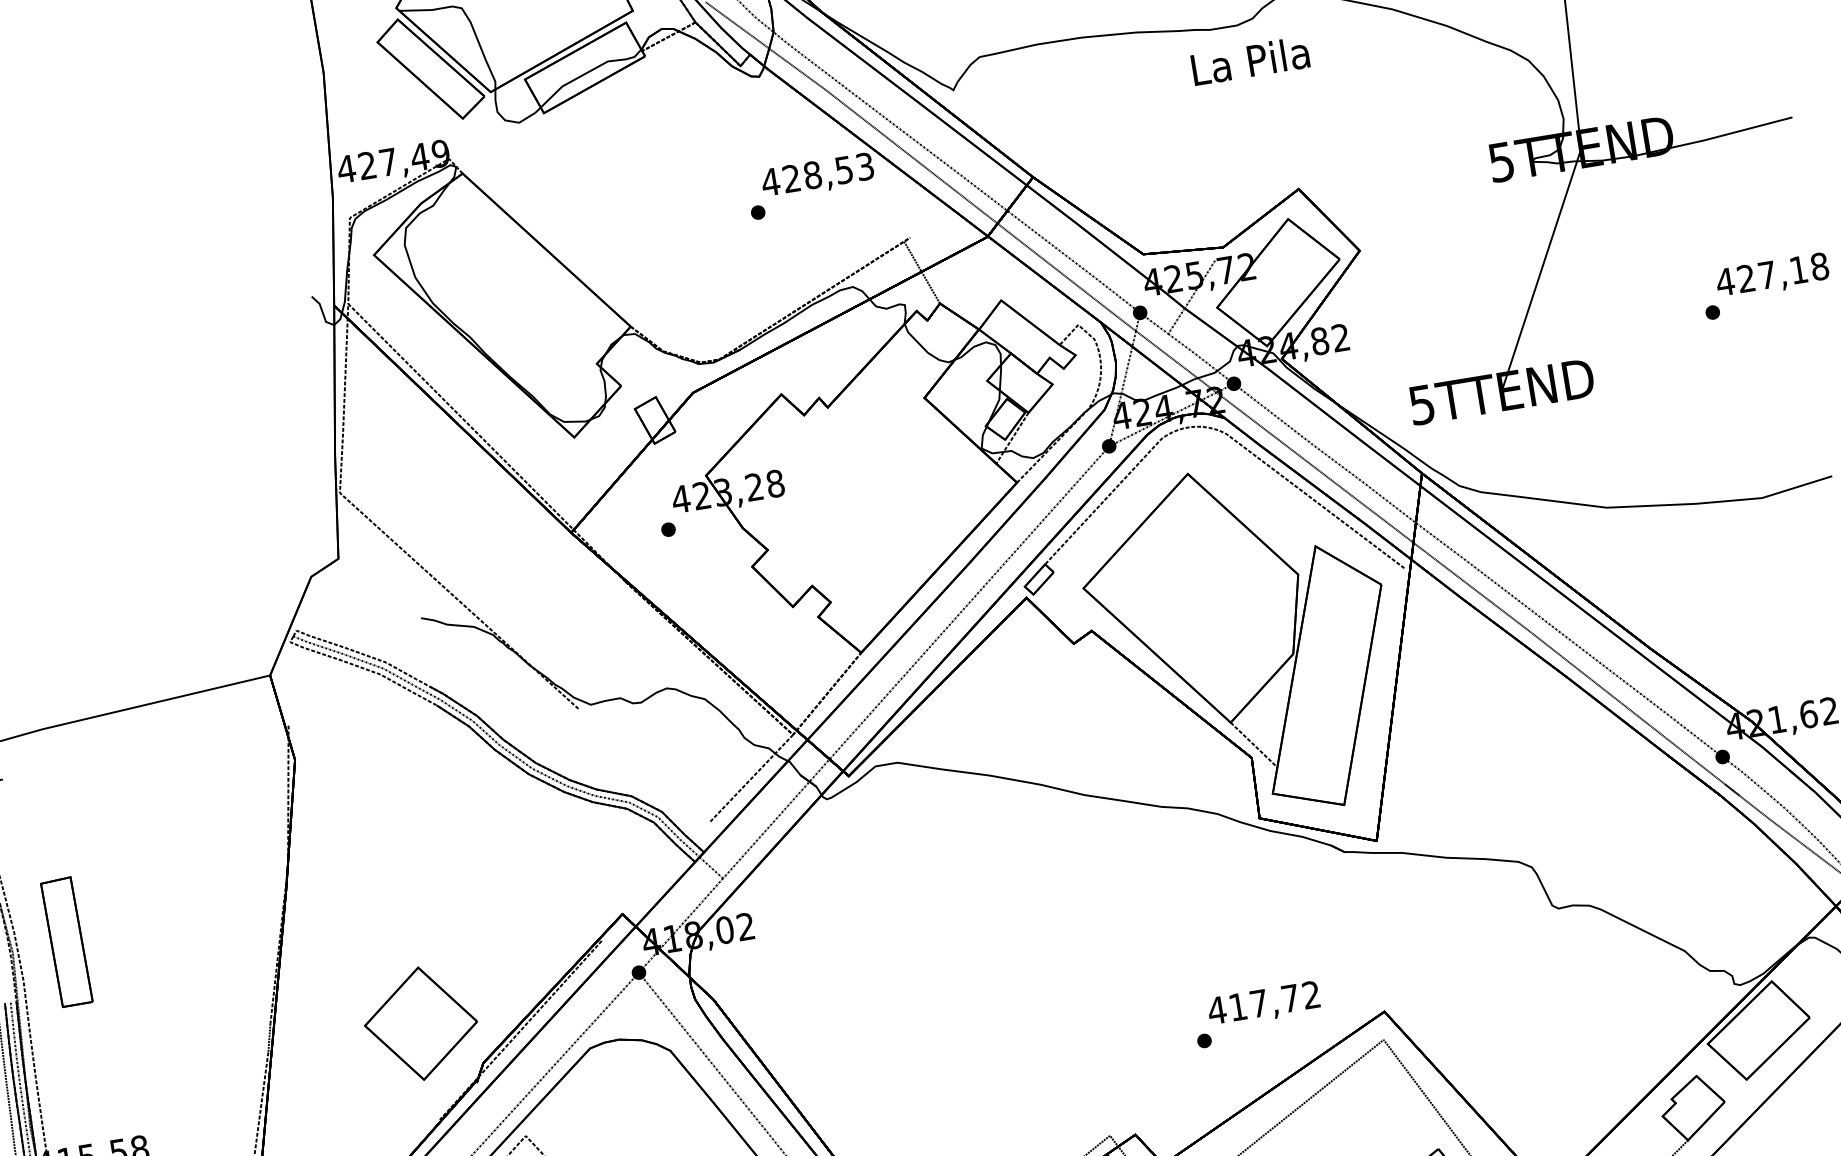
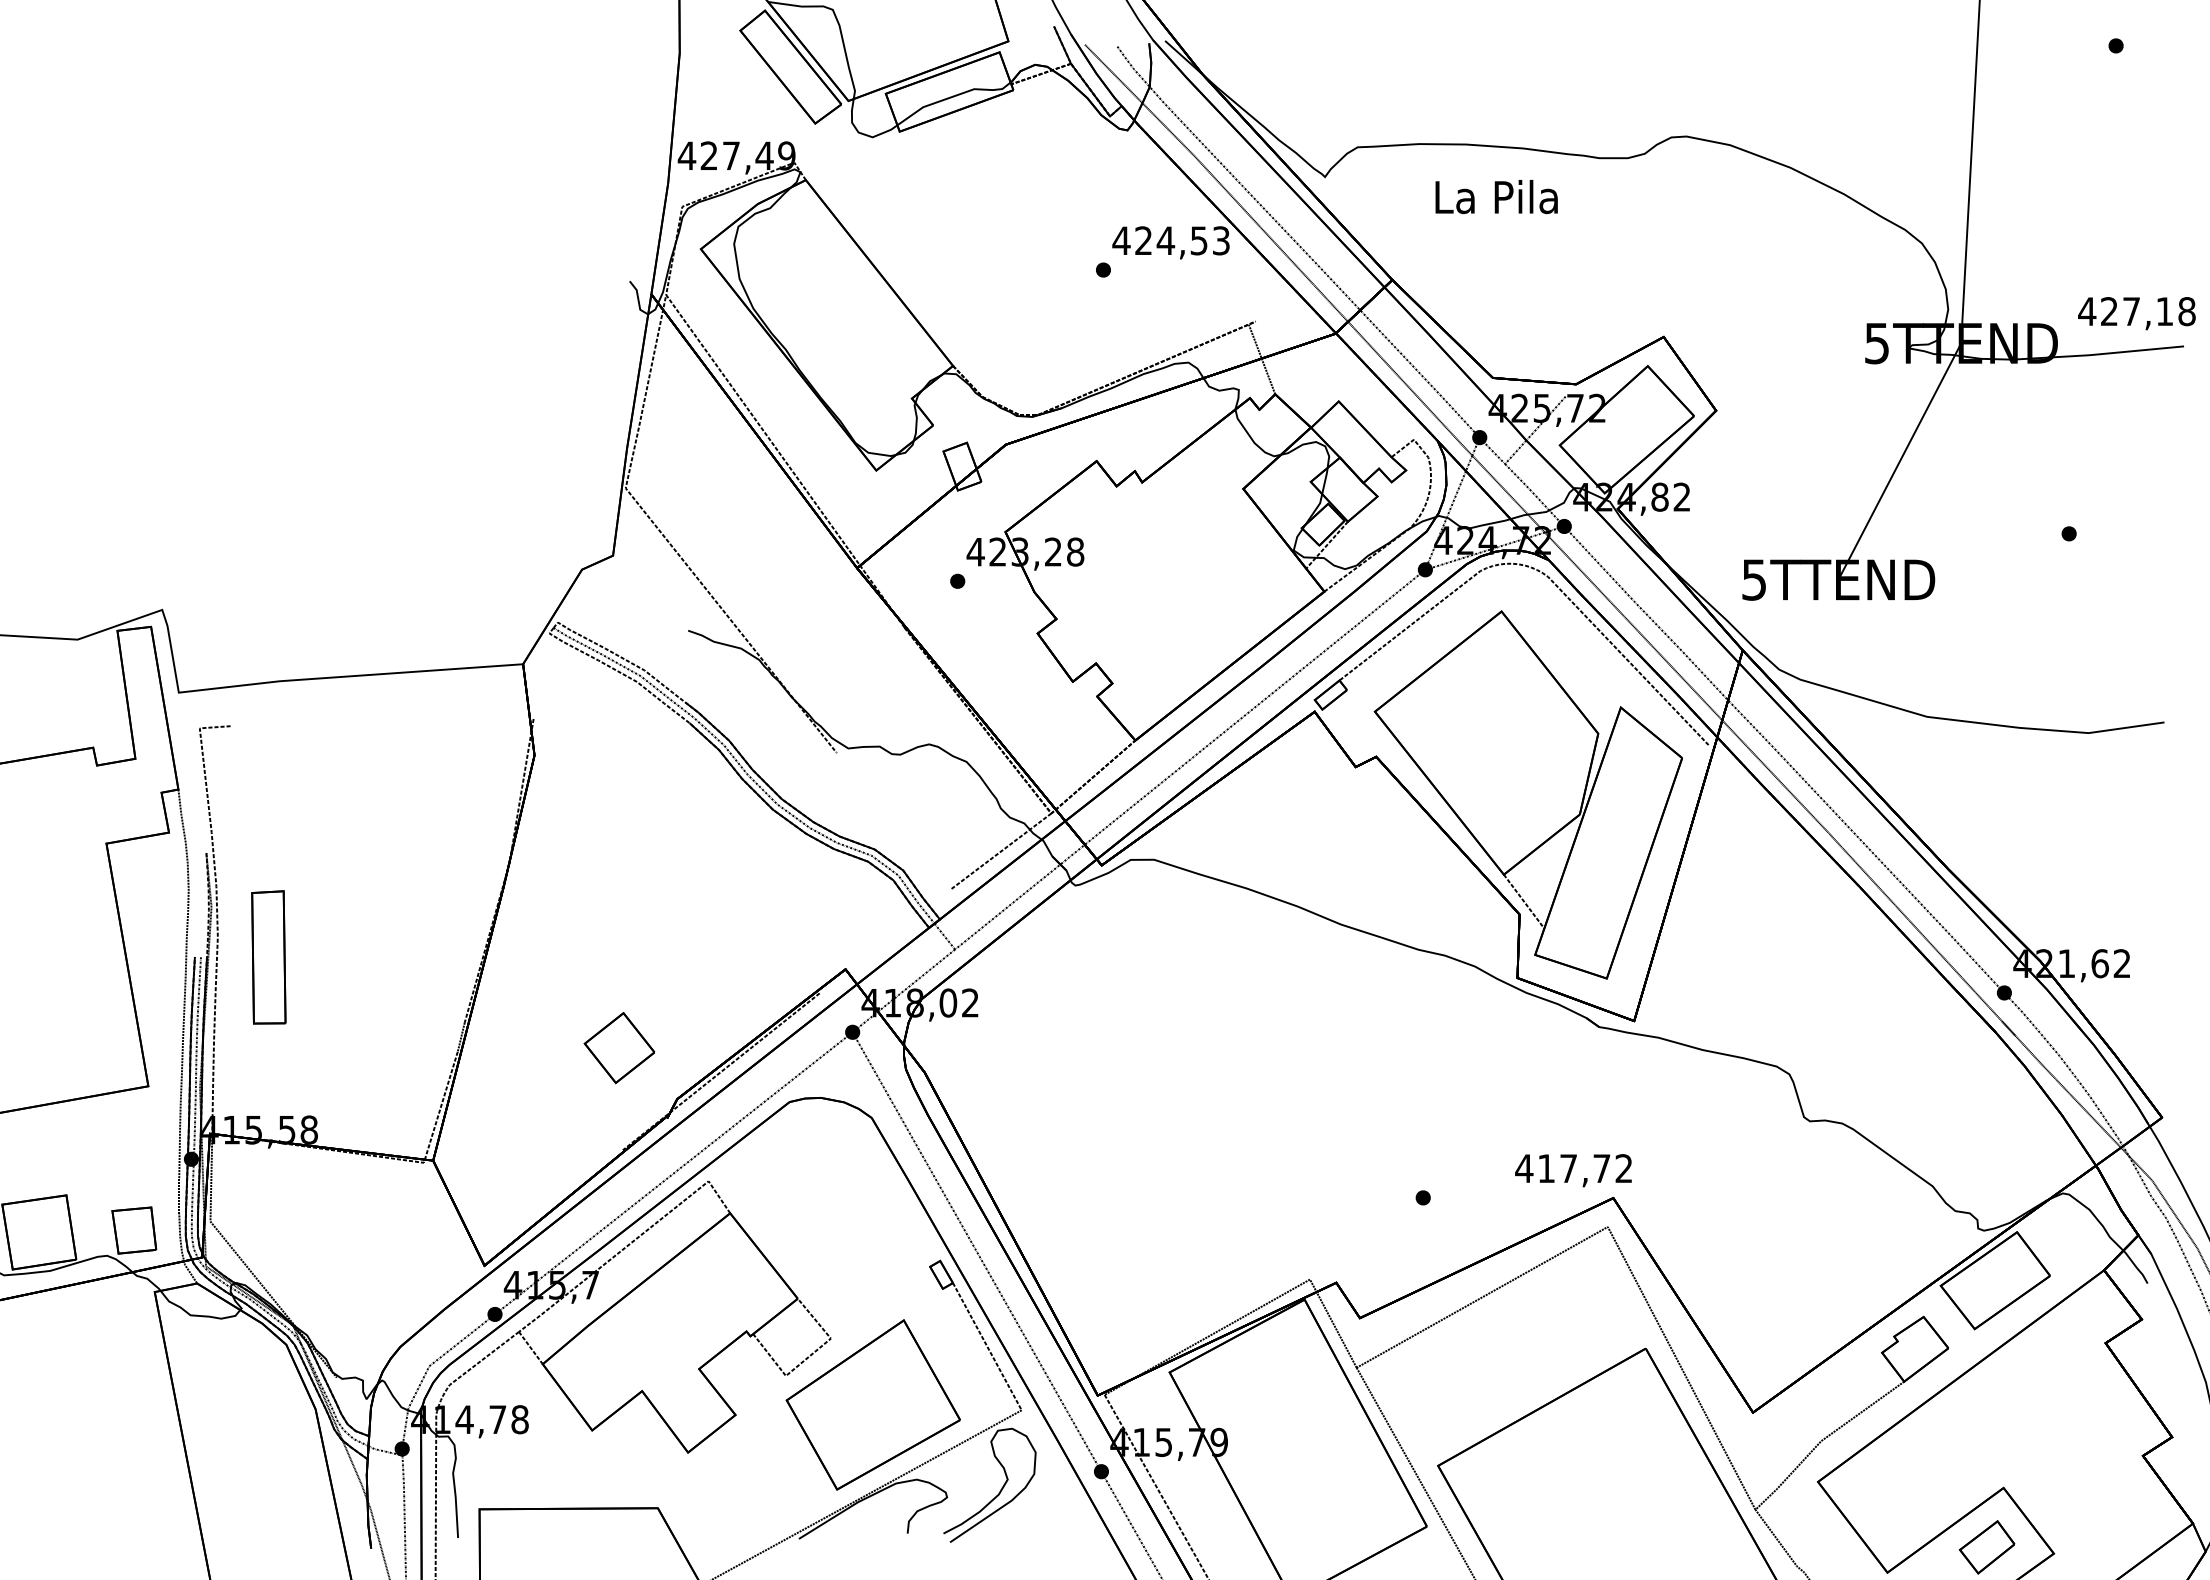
text: (1250, 61) -> (1496, 197), moved
text: (812, 175) -> (1165, 240), 428,53 -> 424,53
text: (1772, 276) -> (2136, 313), moved
part: (66, 942) -> (268, 957), moved
text: (1263, 1004) -> (1573, 1170), moved
part: (420, 1023) -> (619, 1047), size x0.6

